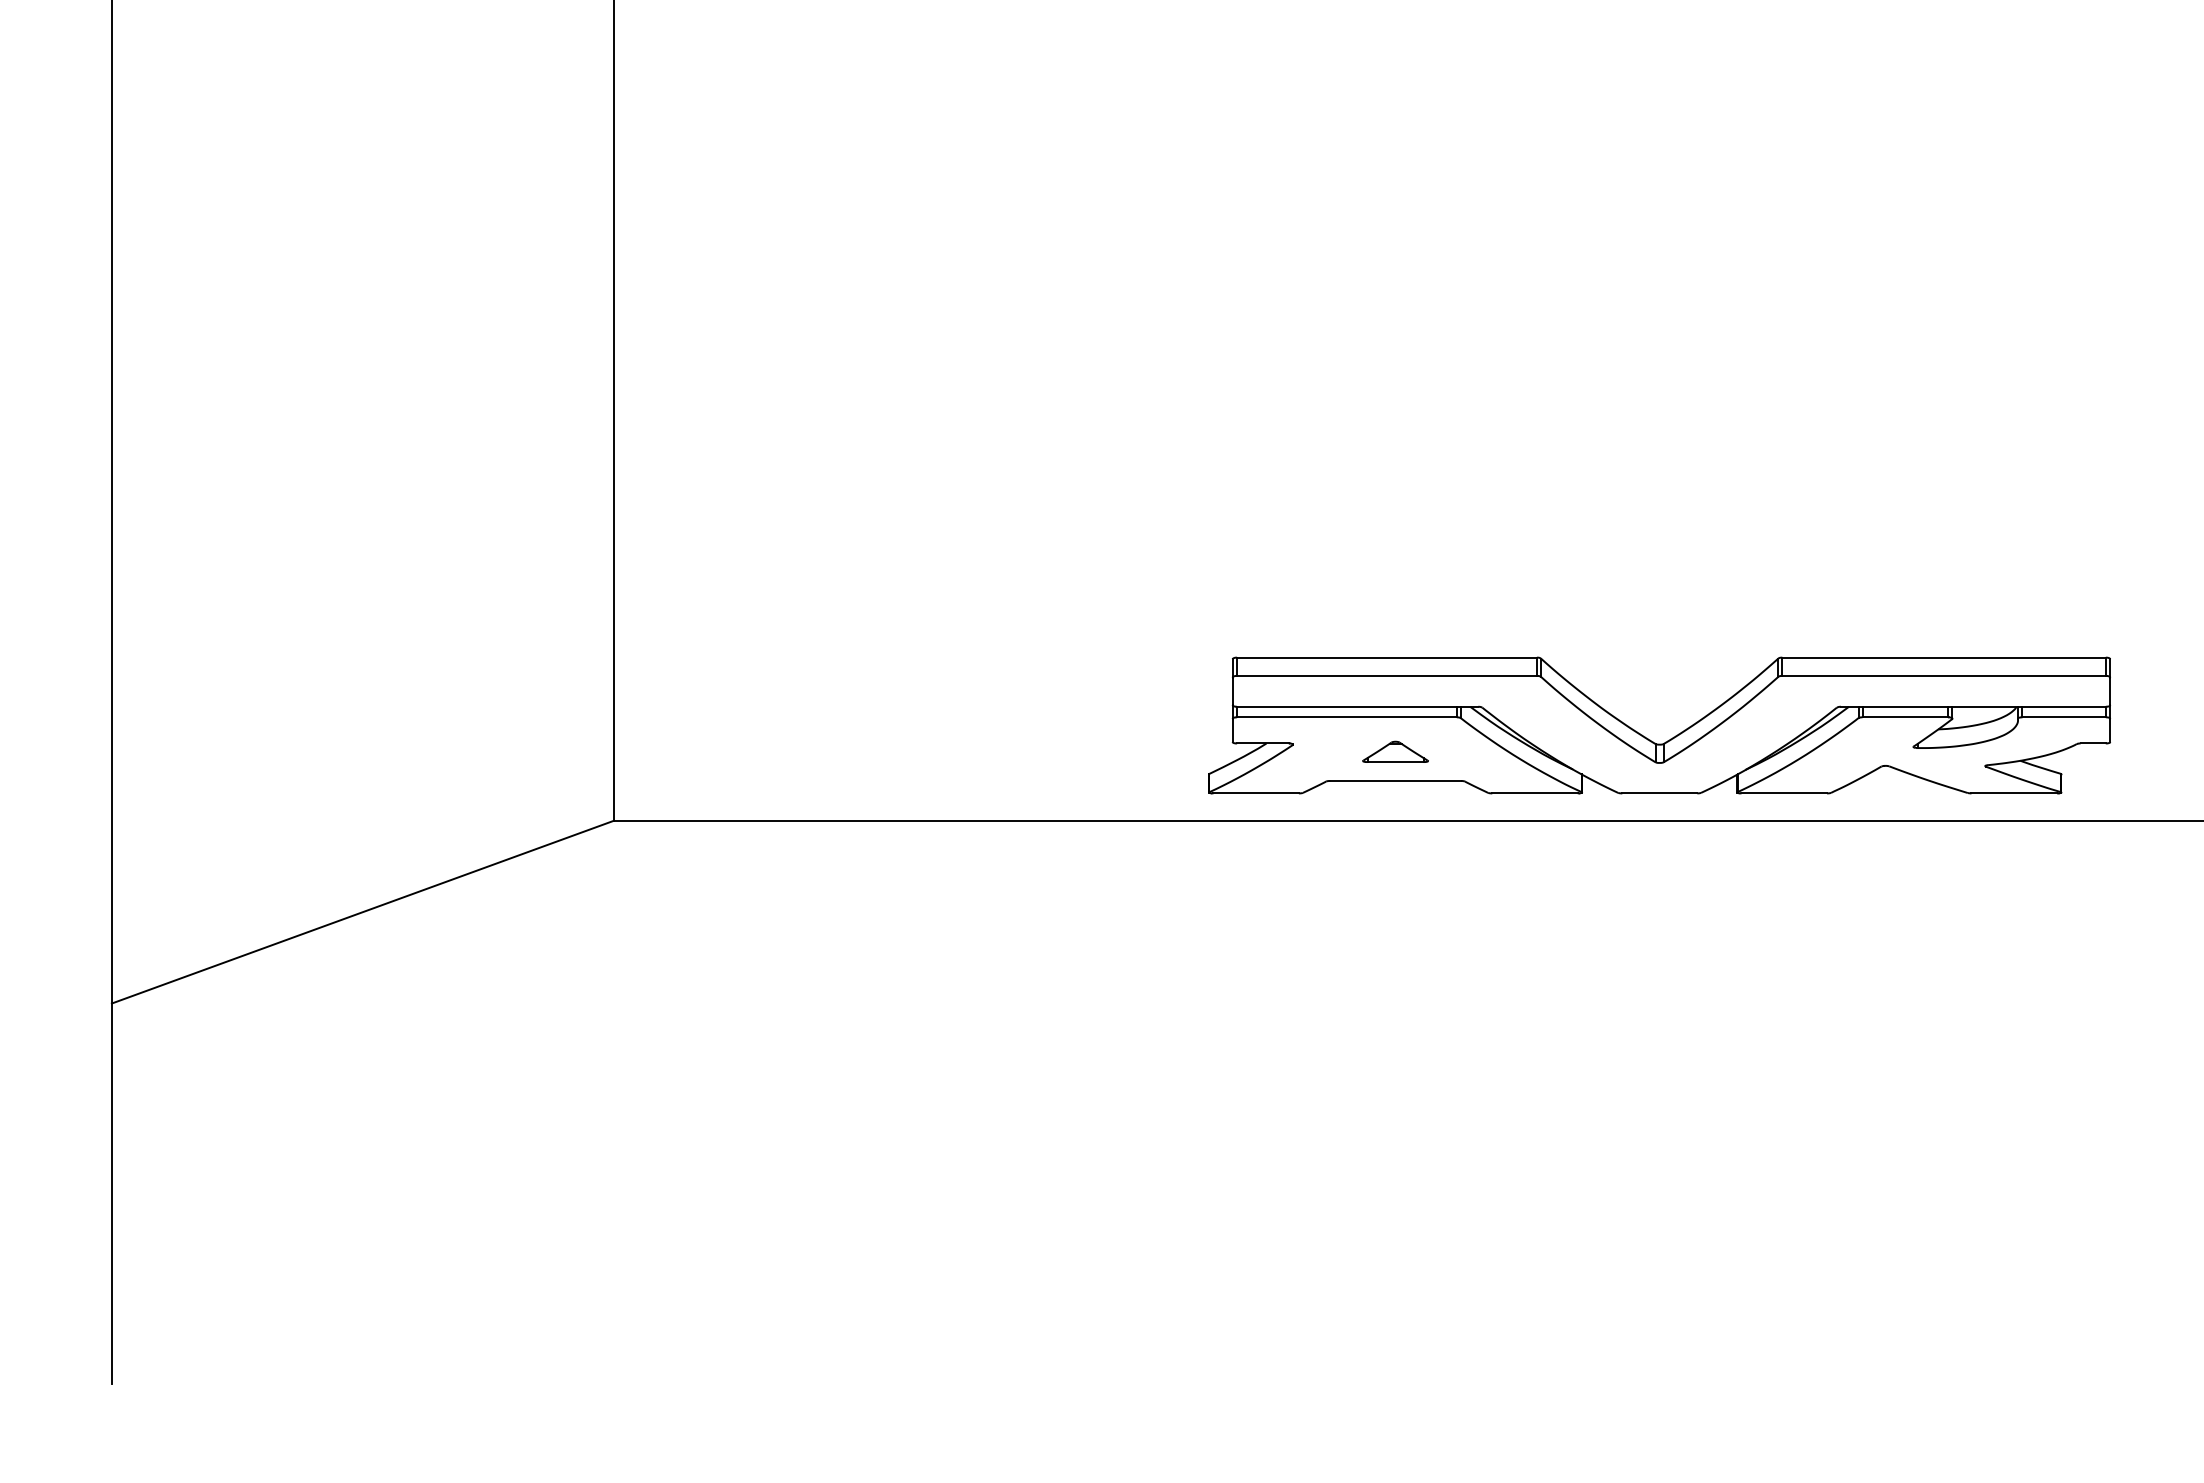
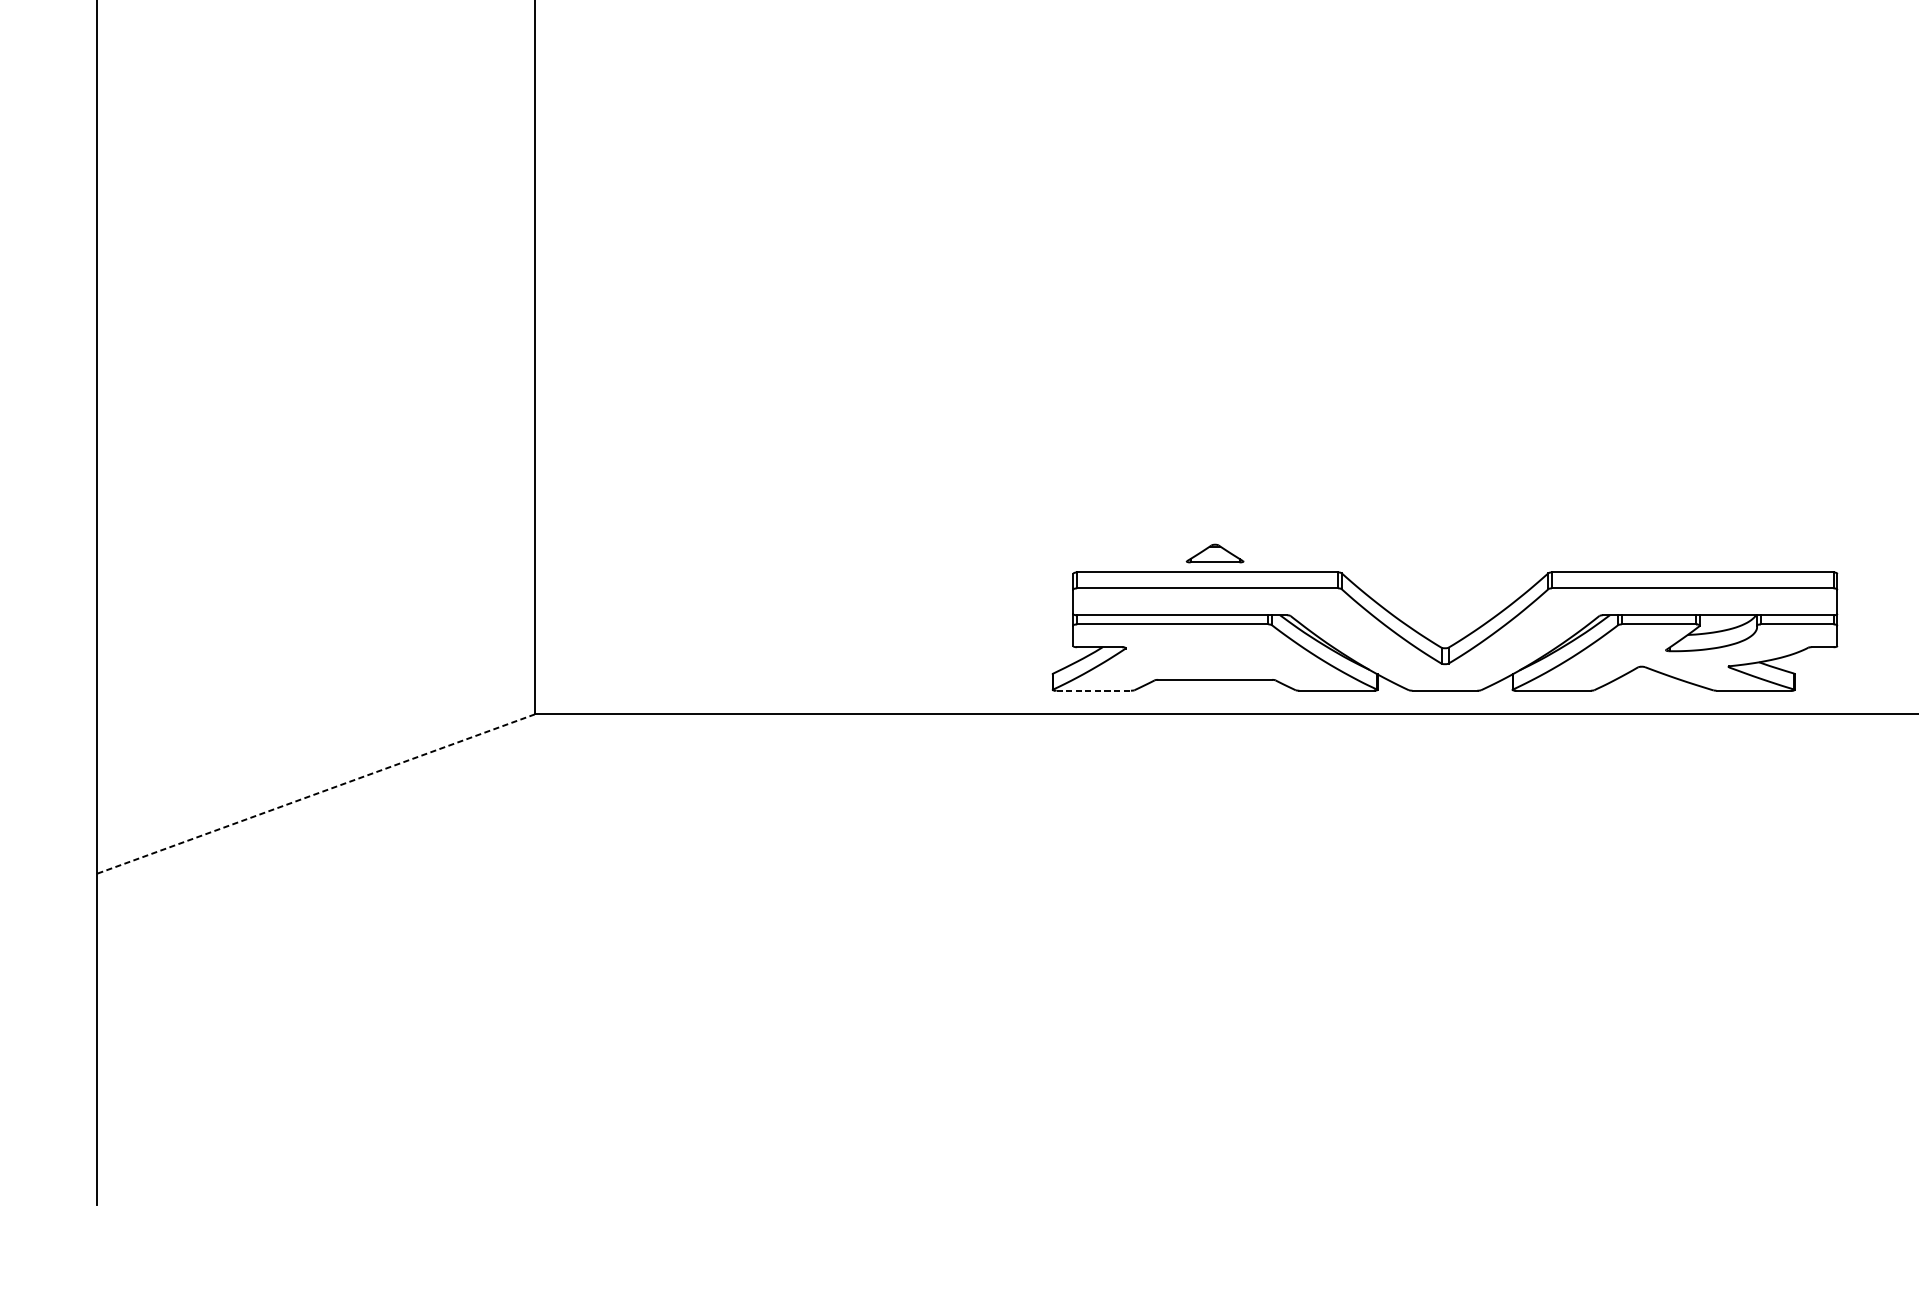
part: (1395, 751) -> (1215, 553), moved
line: (1256, 793) -> (1094, 690), solid -> dashed
line: (363, 911) -> (316, 793), solid -> dashed

